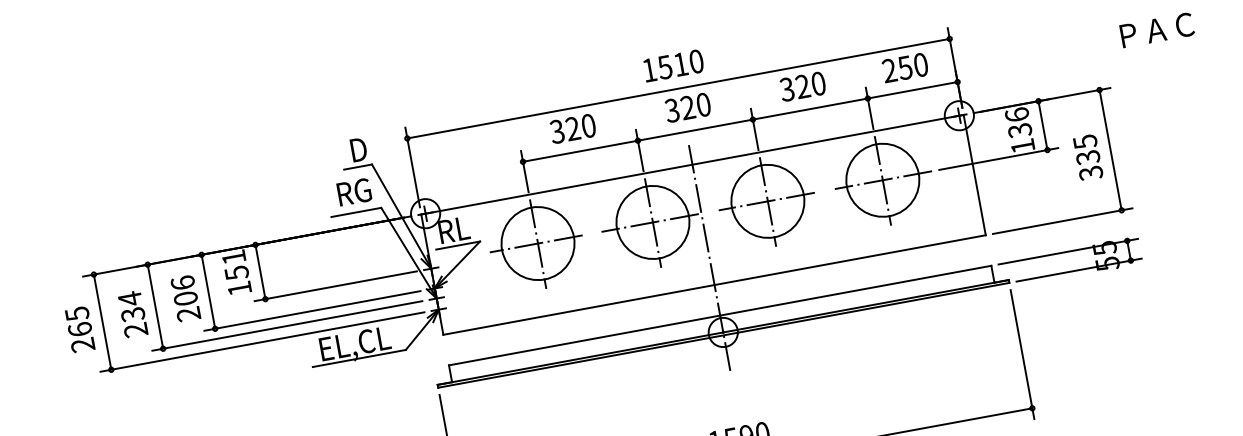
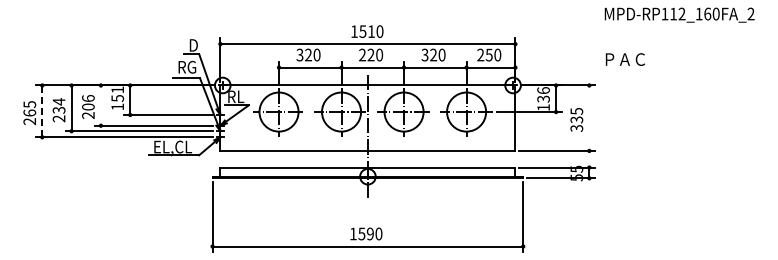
text: (672, 111) -> (362, 55), 320 -> 220
line: (1110, 148) -> (589, 117), removed
line: (207, 291) -> (100, 105), removed
line: (102, 322) -> (42, 111), solid -> dashed

